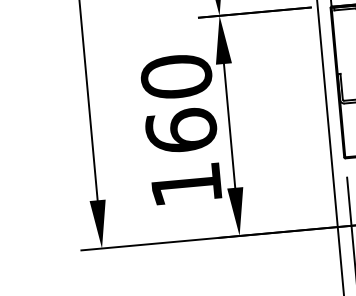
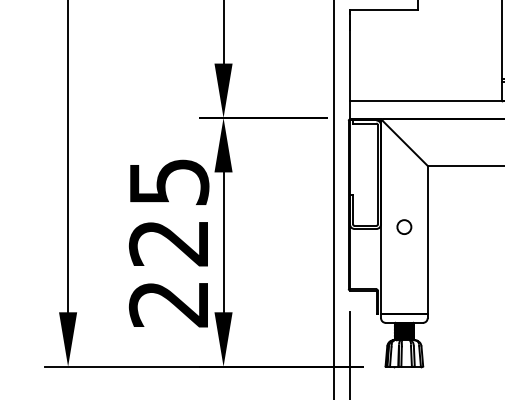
text: (180, 130) -> (168, 242), 160 -> 225

